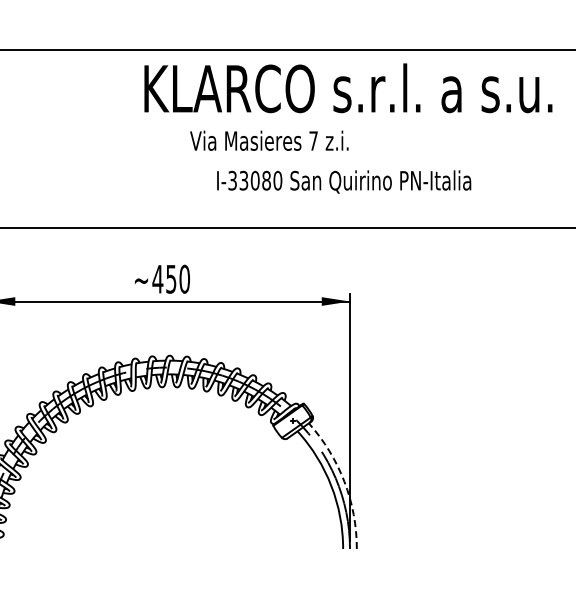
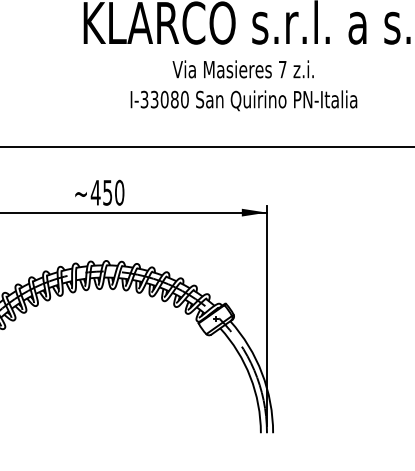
text: (269, 140) -> (243, 69), moved
text: (344, 181) -> (244, 100), moved
arc: (344, 481) -> (262, 373), dashed -> solid

